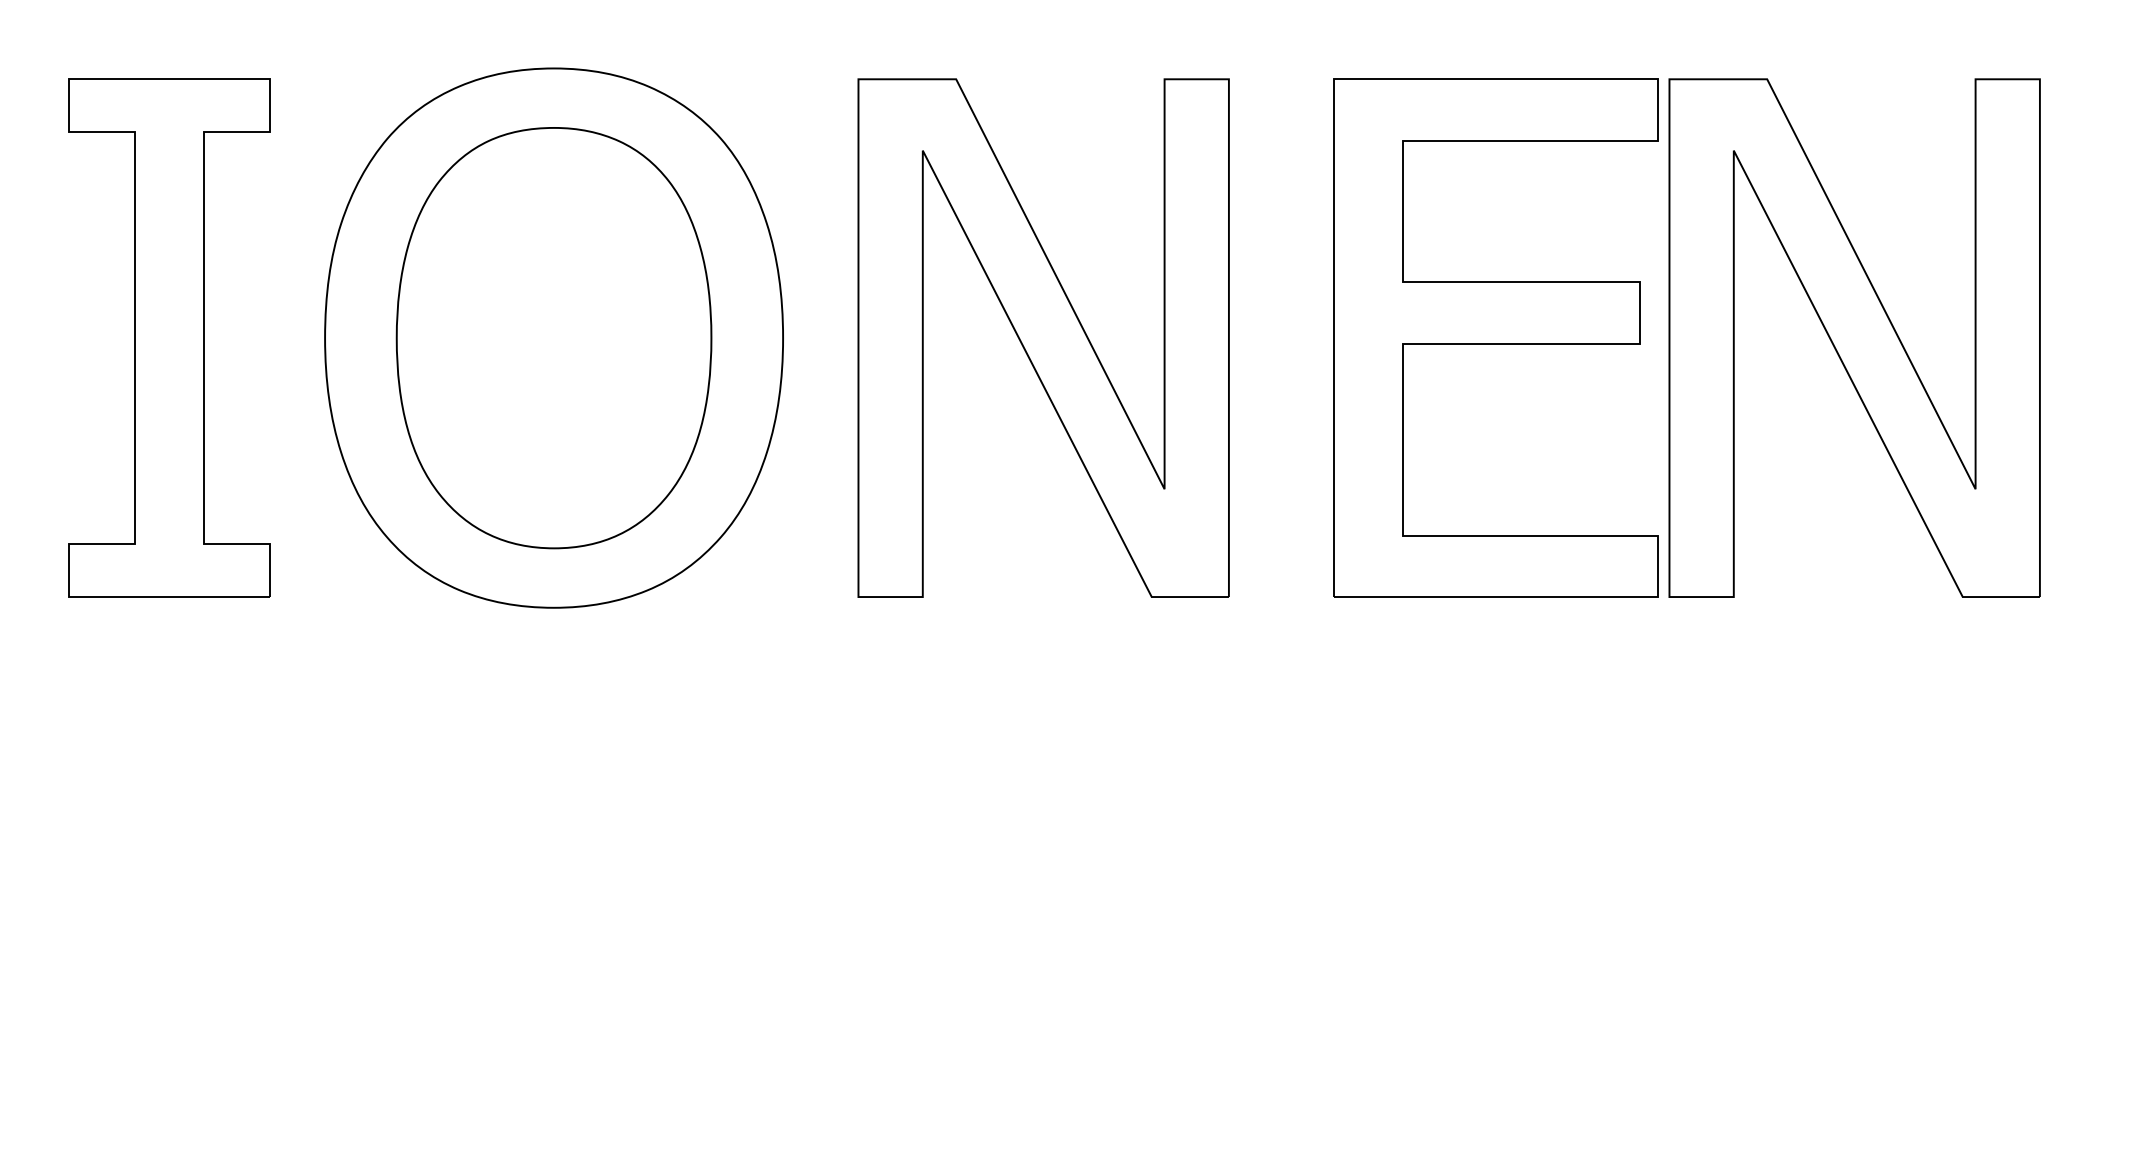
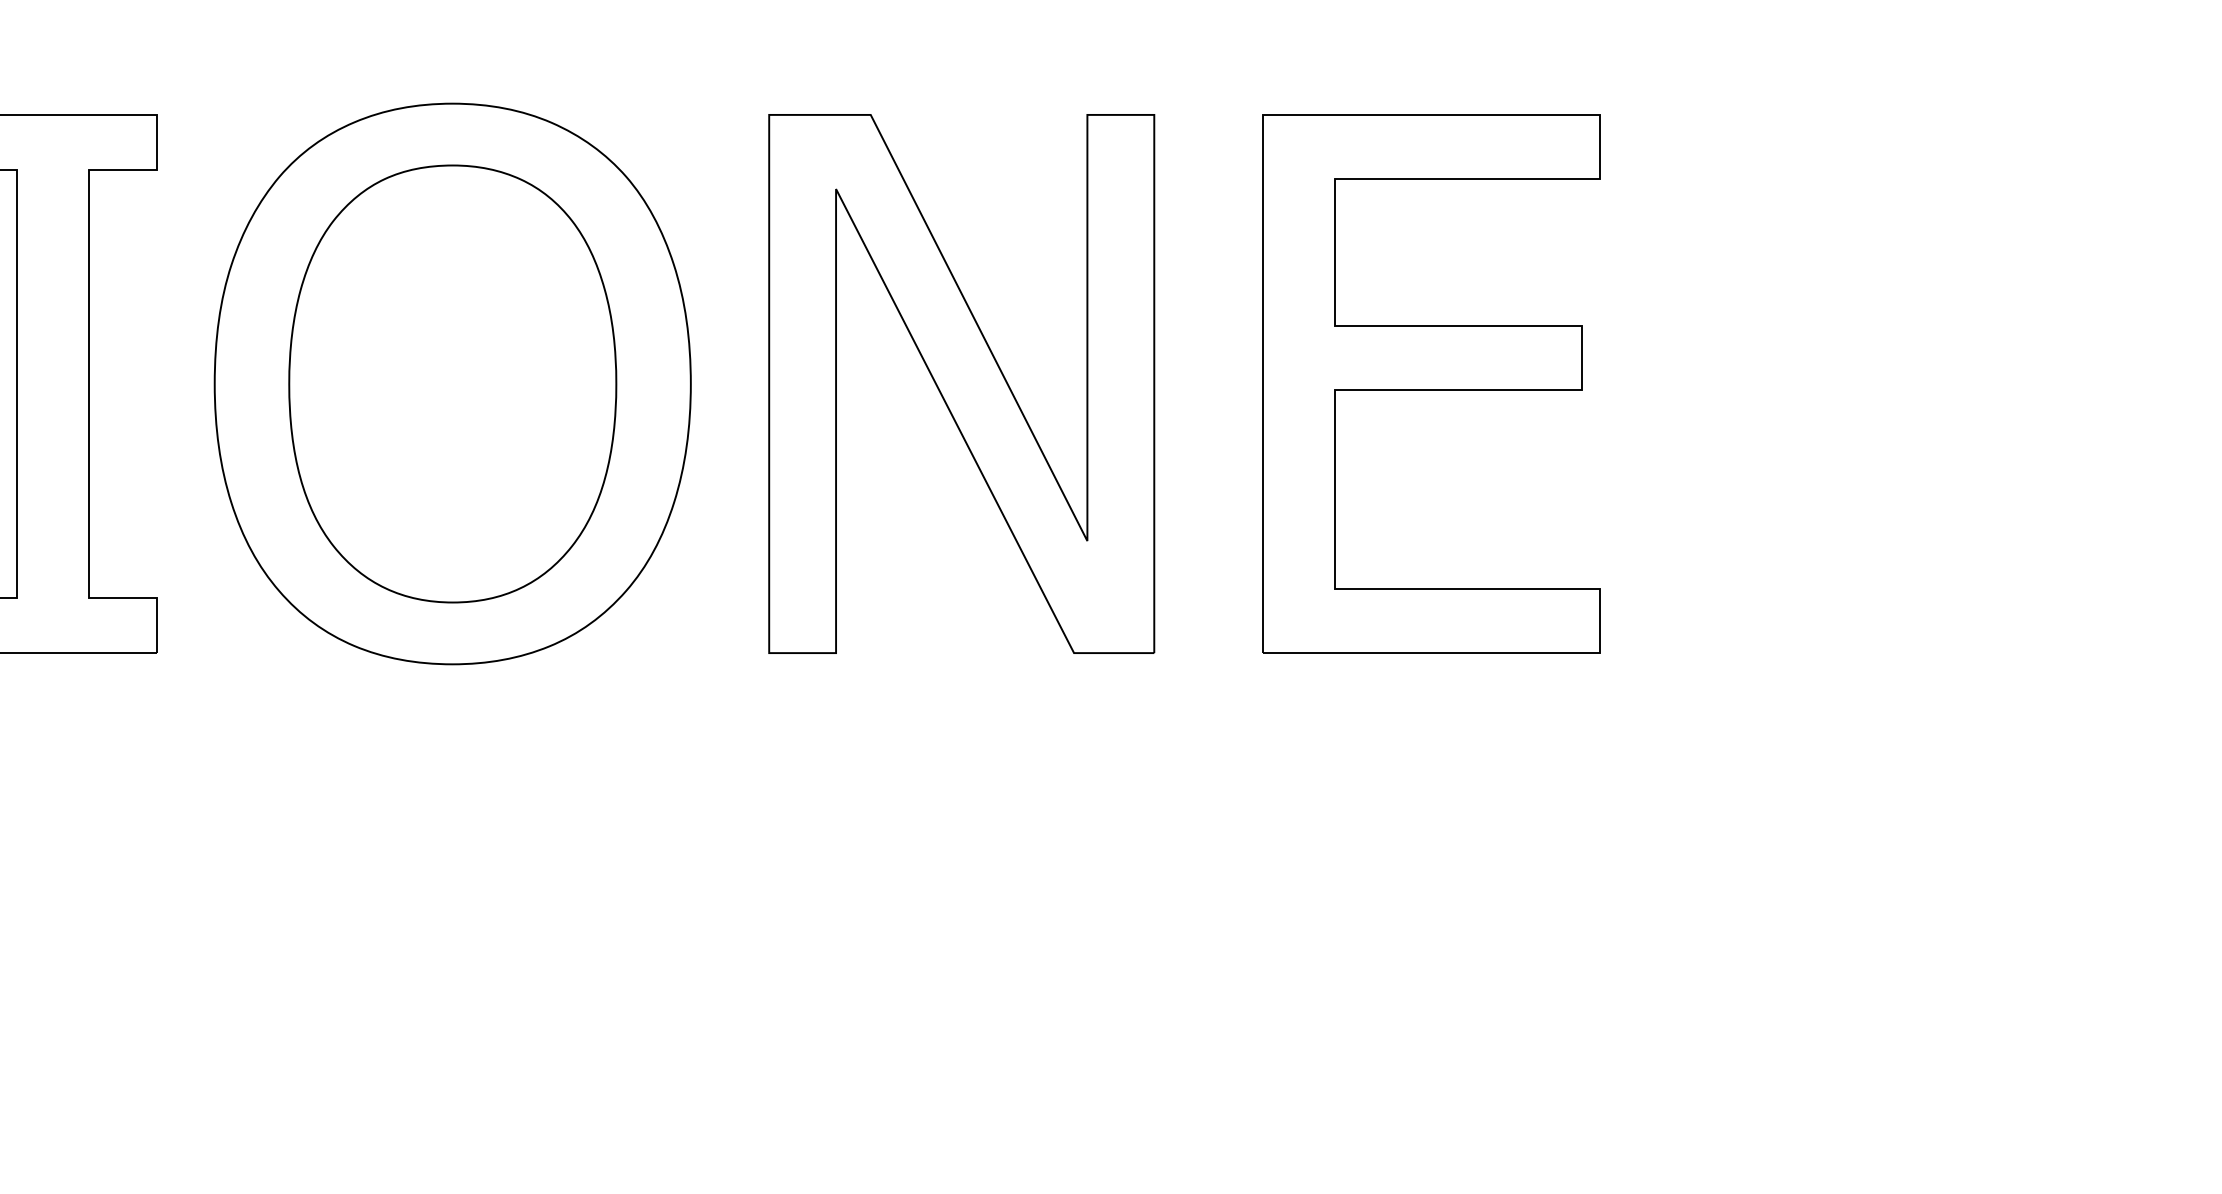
part: (1854, 337) -> (1804, 383), removed

